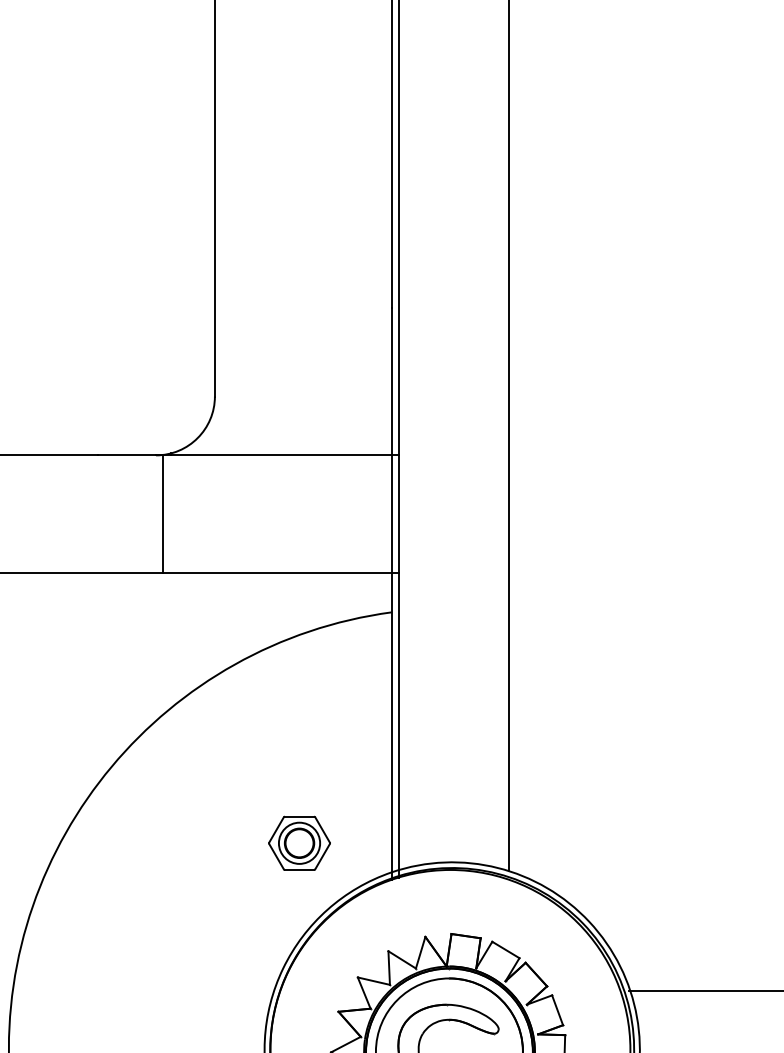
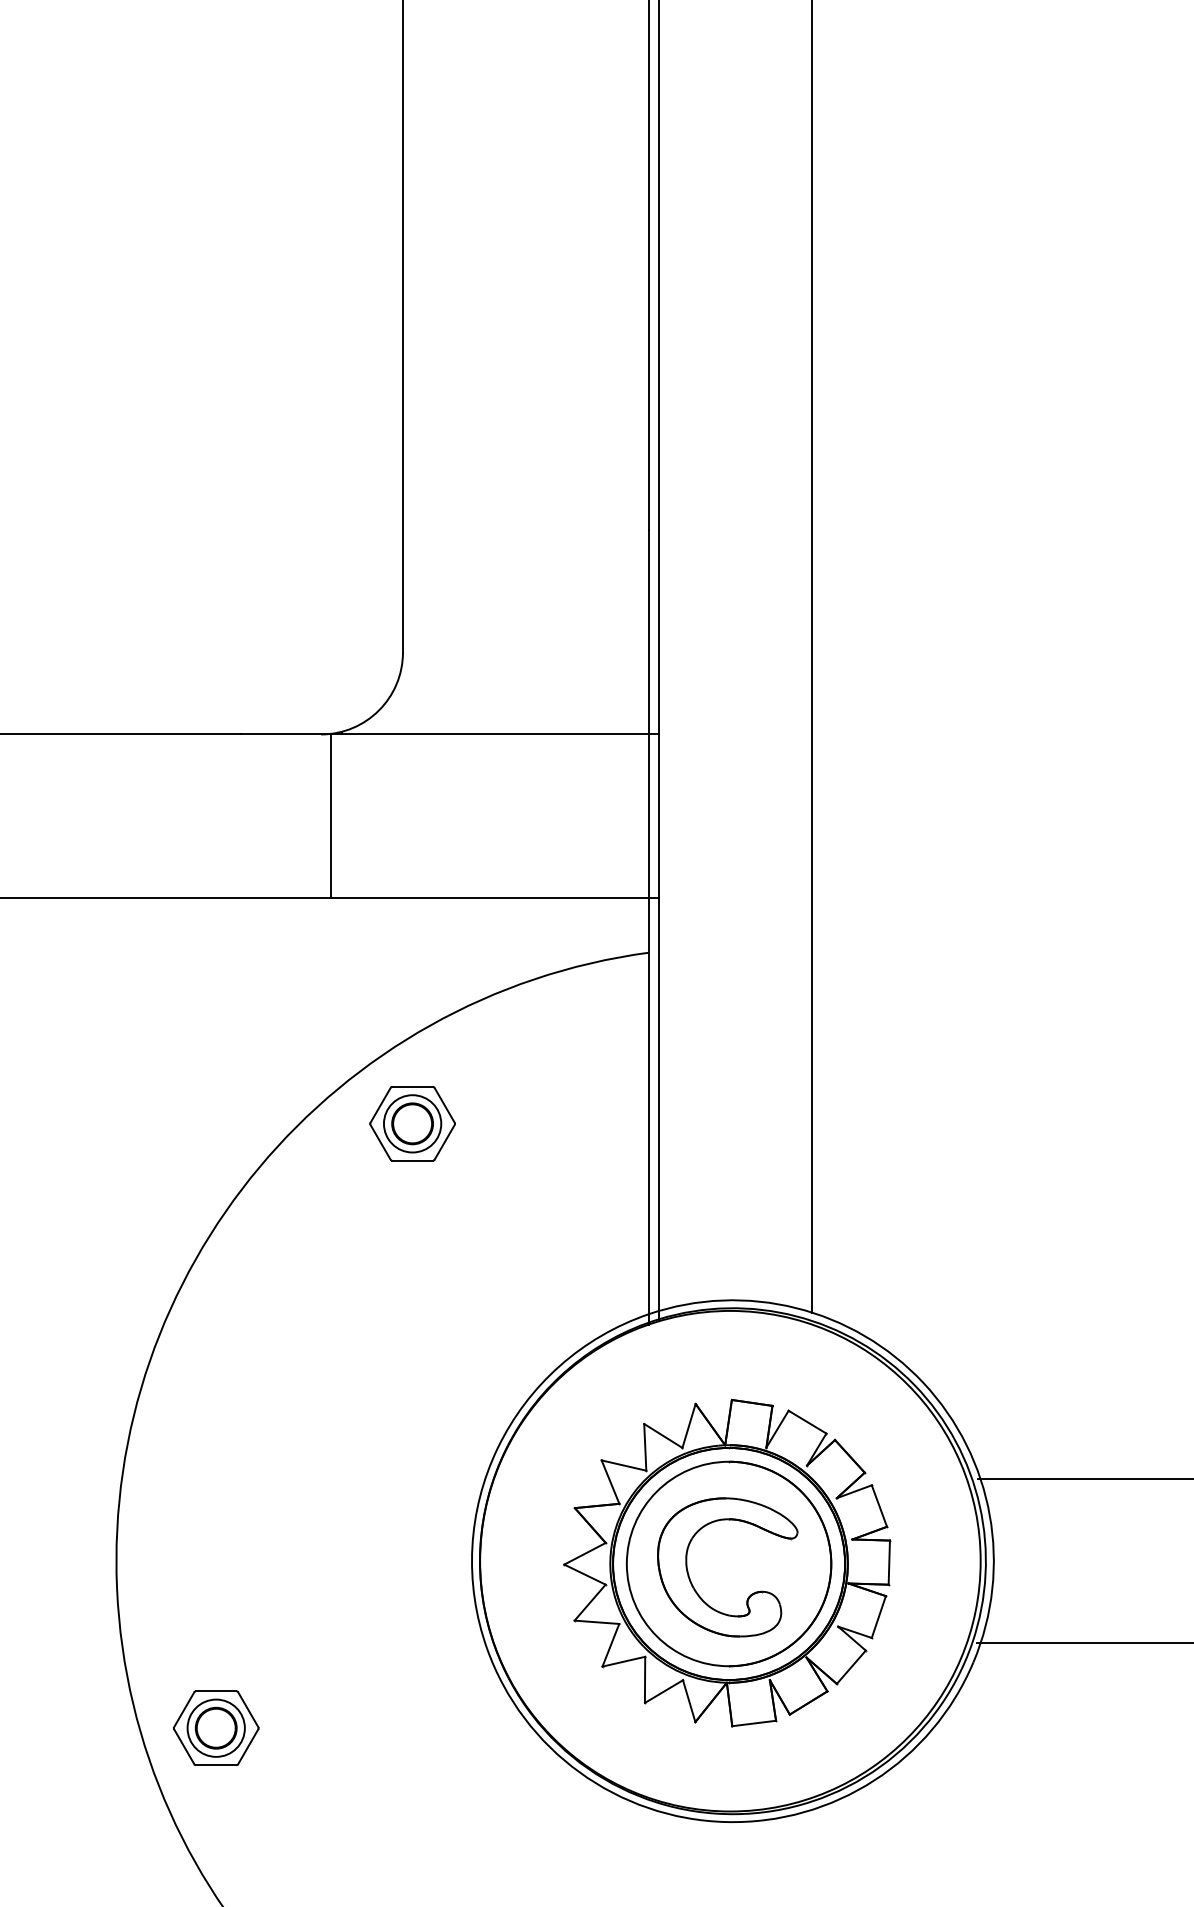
part: (299, 843) -> (412, 1123), moved

